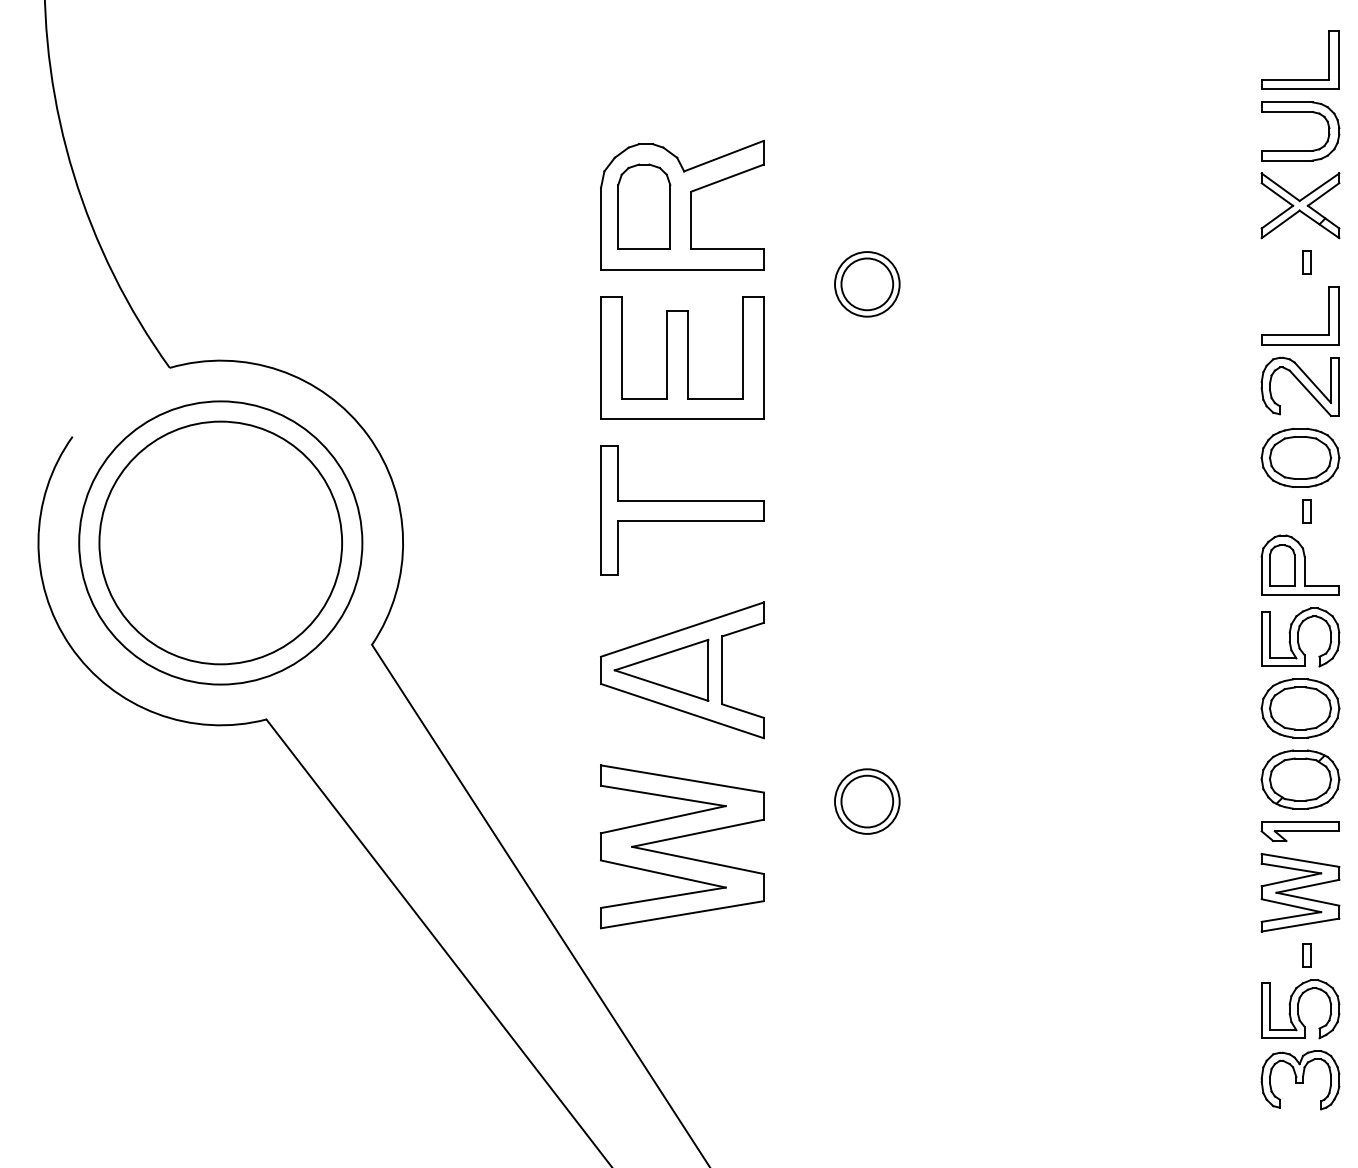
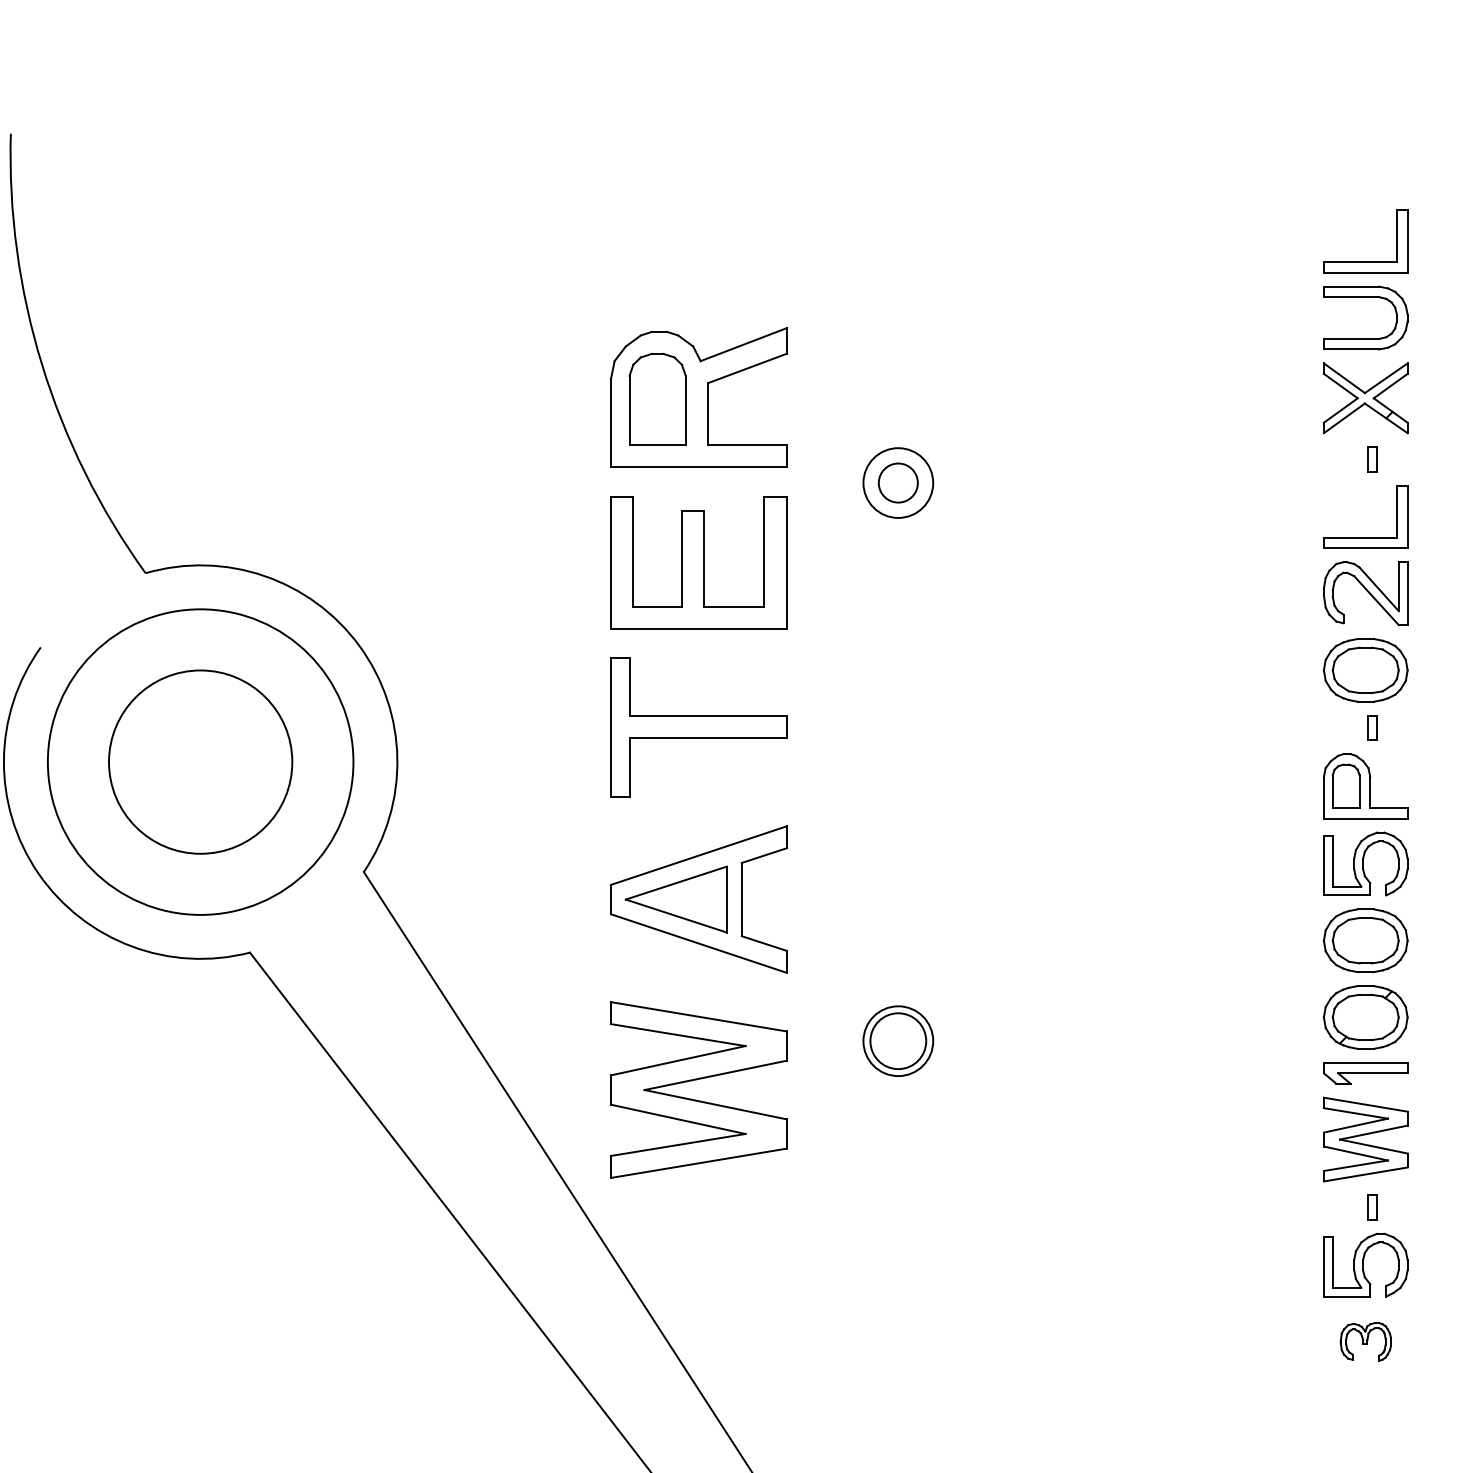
circle: (867, 283) -> (898, 482), size x0.7
circle: (220, 543) -> (200, 762), size x0.7
part: (1300, 1079) -> (1365, 1341), size x0.6

